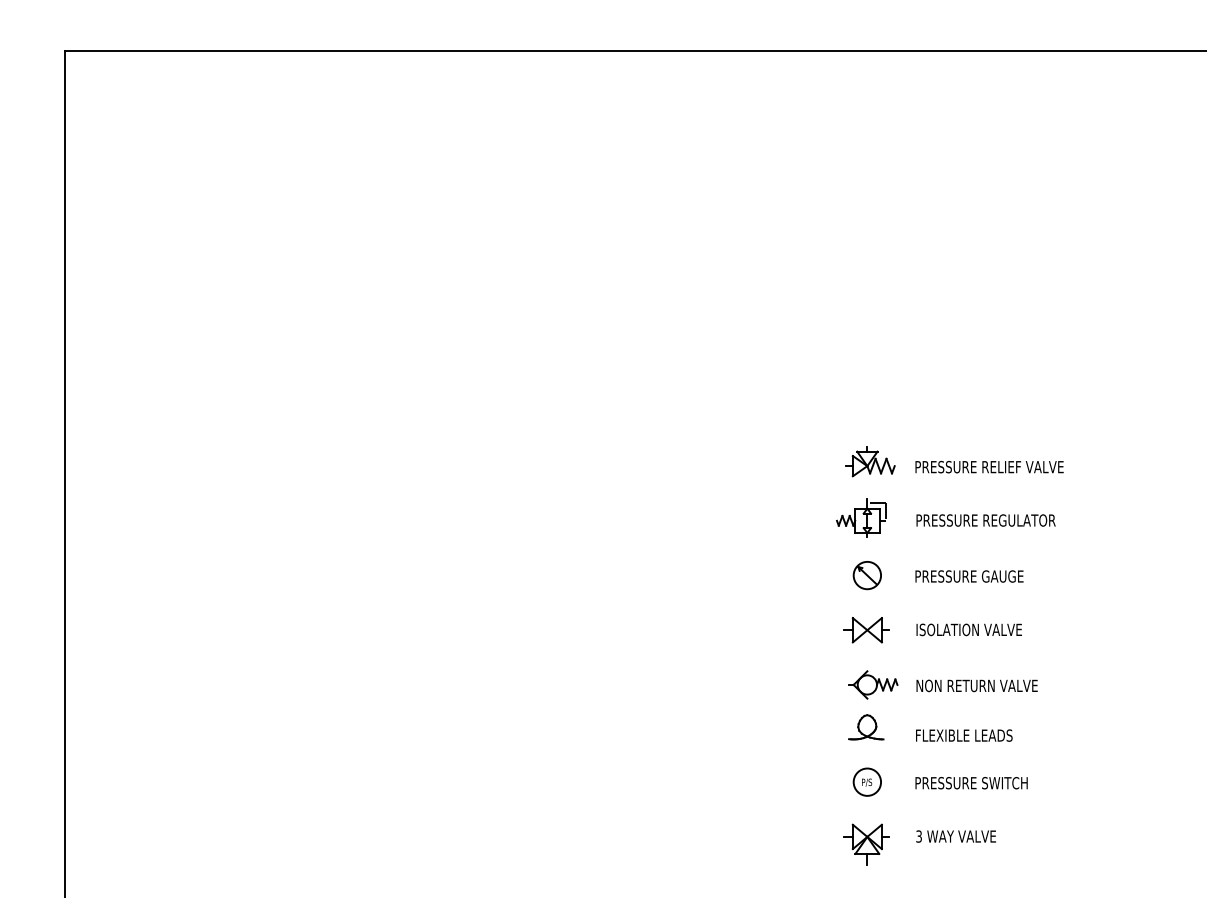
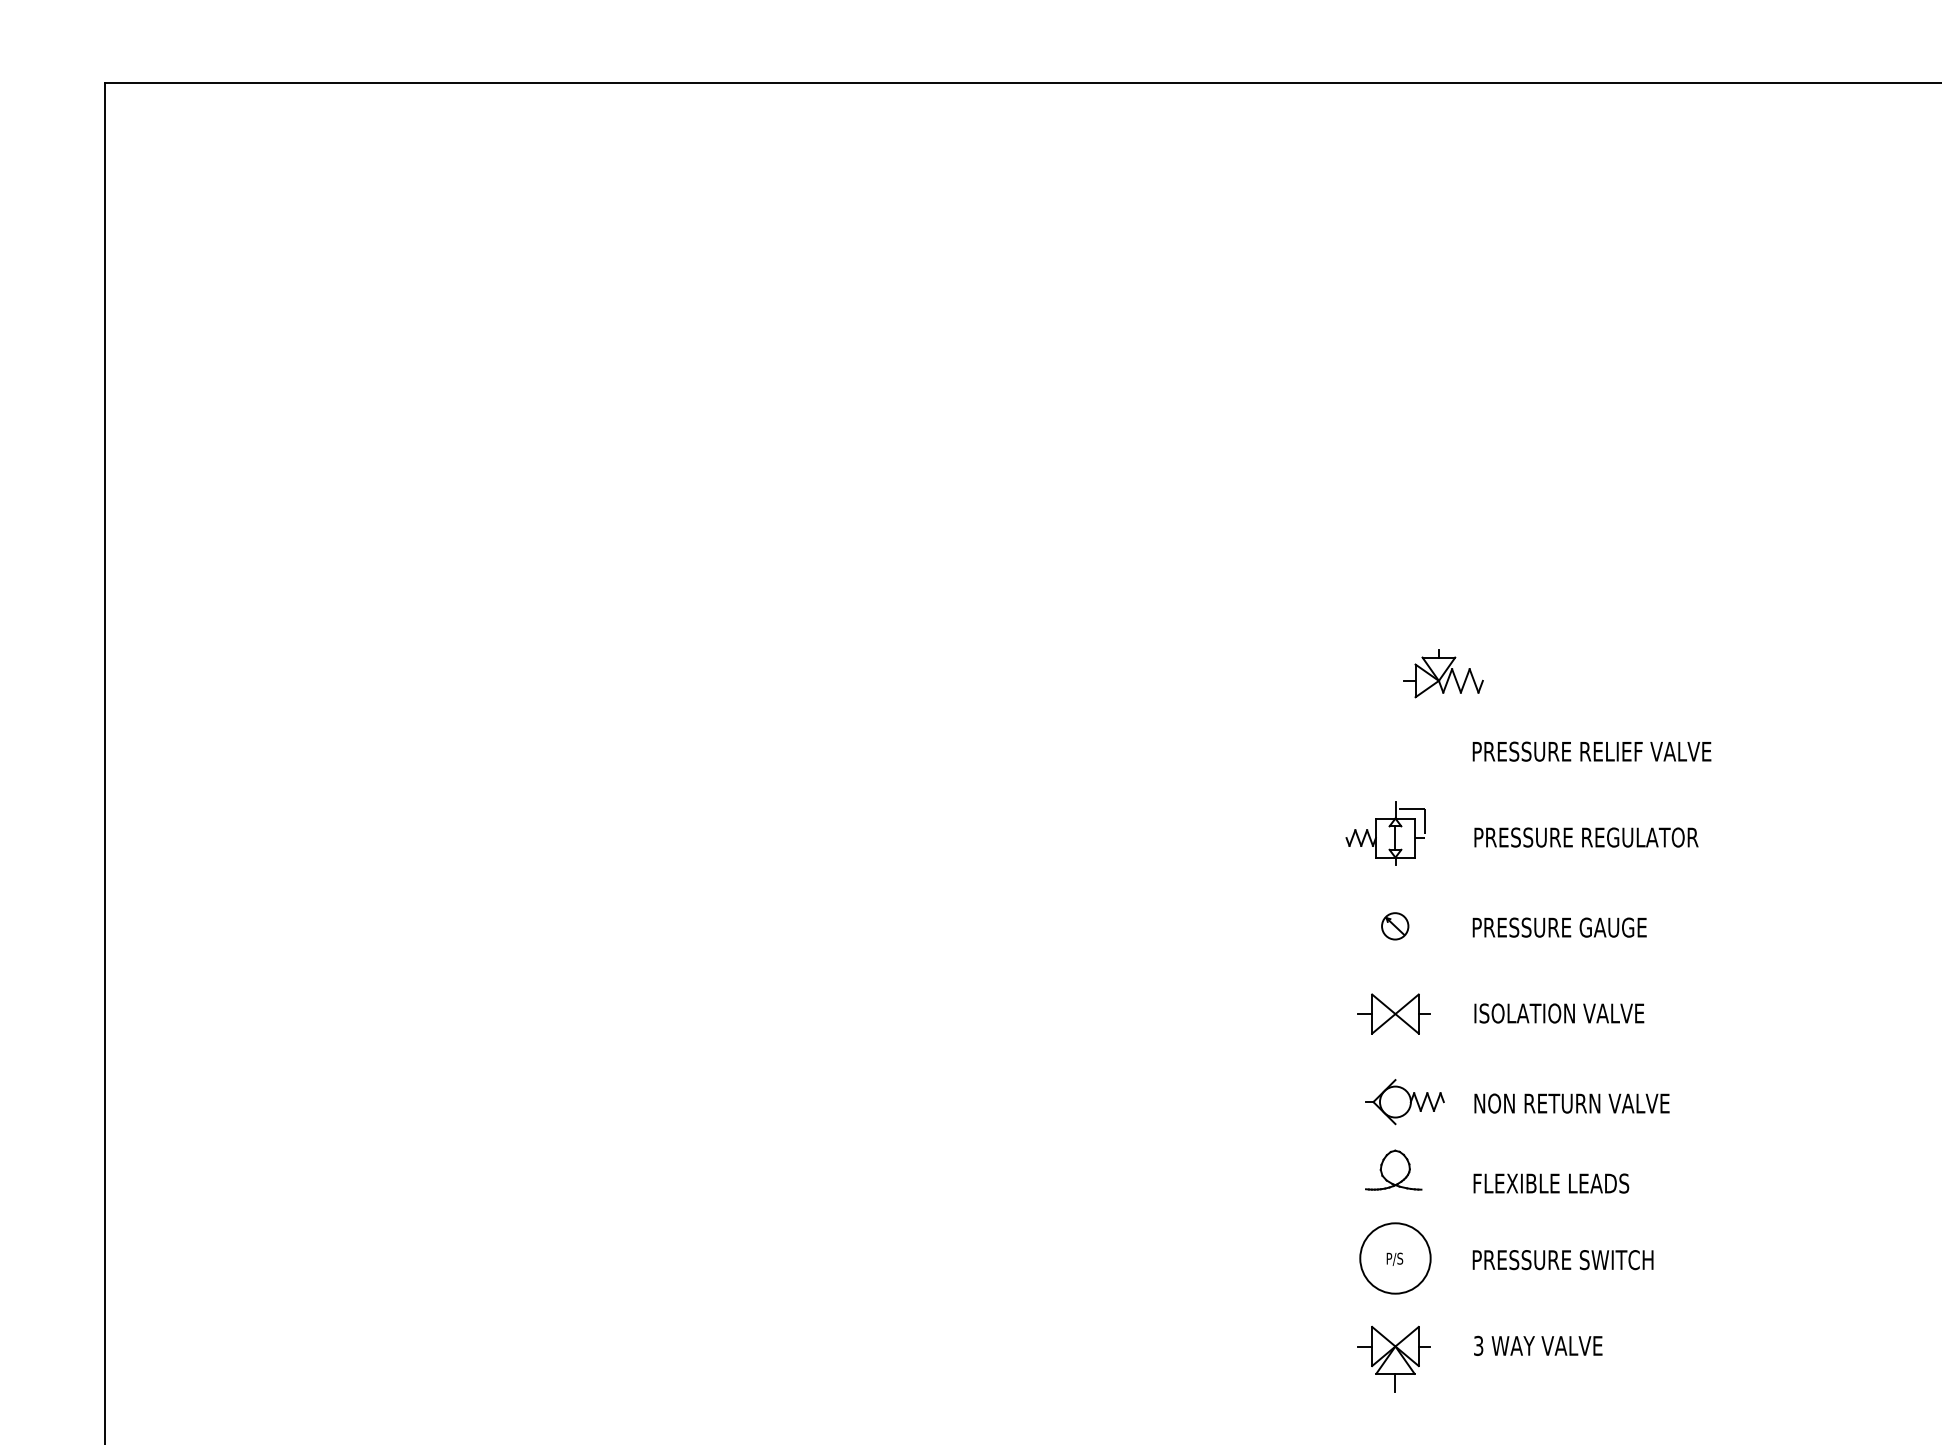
part: (870, 461) -> (1443, 673), moved
part: (866, 575) -> (1394, 925), size x0.6
circle: (867, 781) -> (1395, 1257), size x1.6

